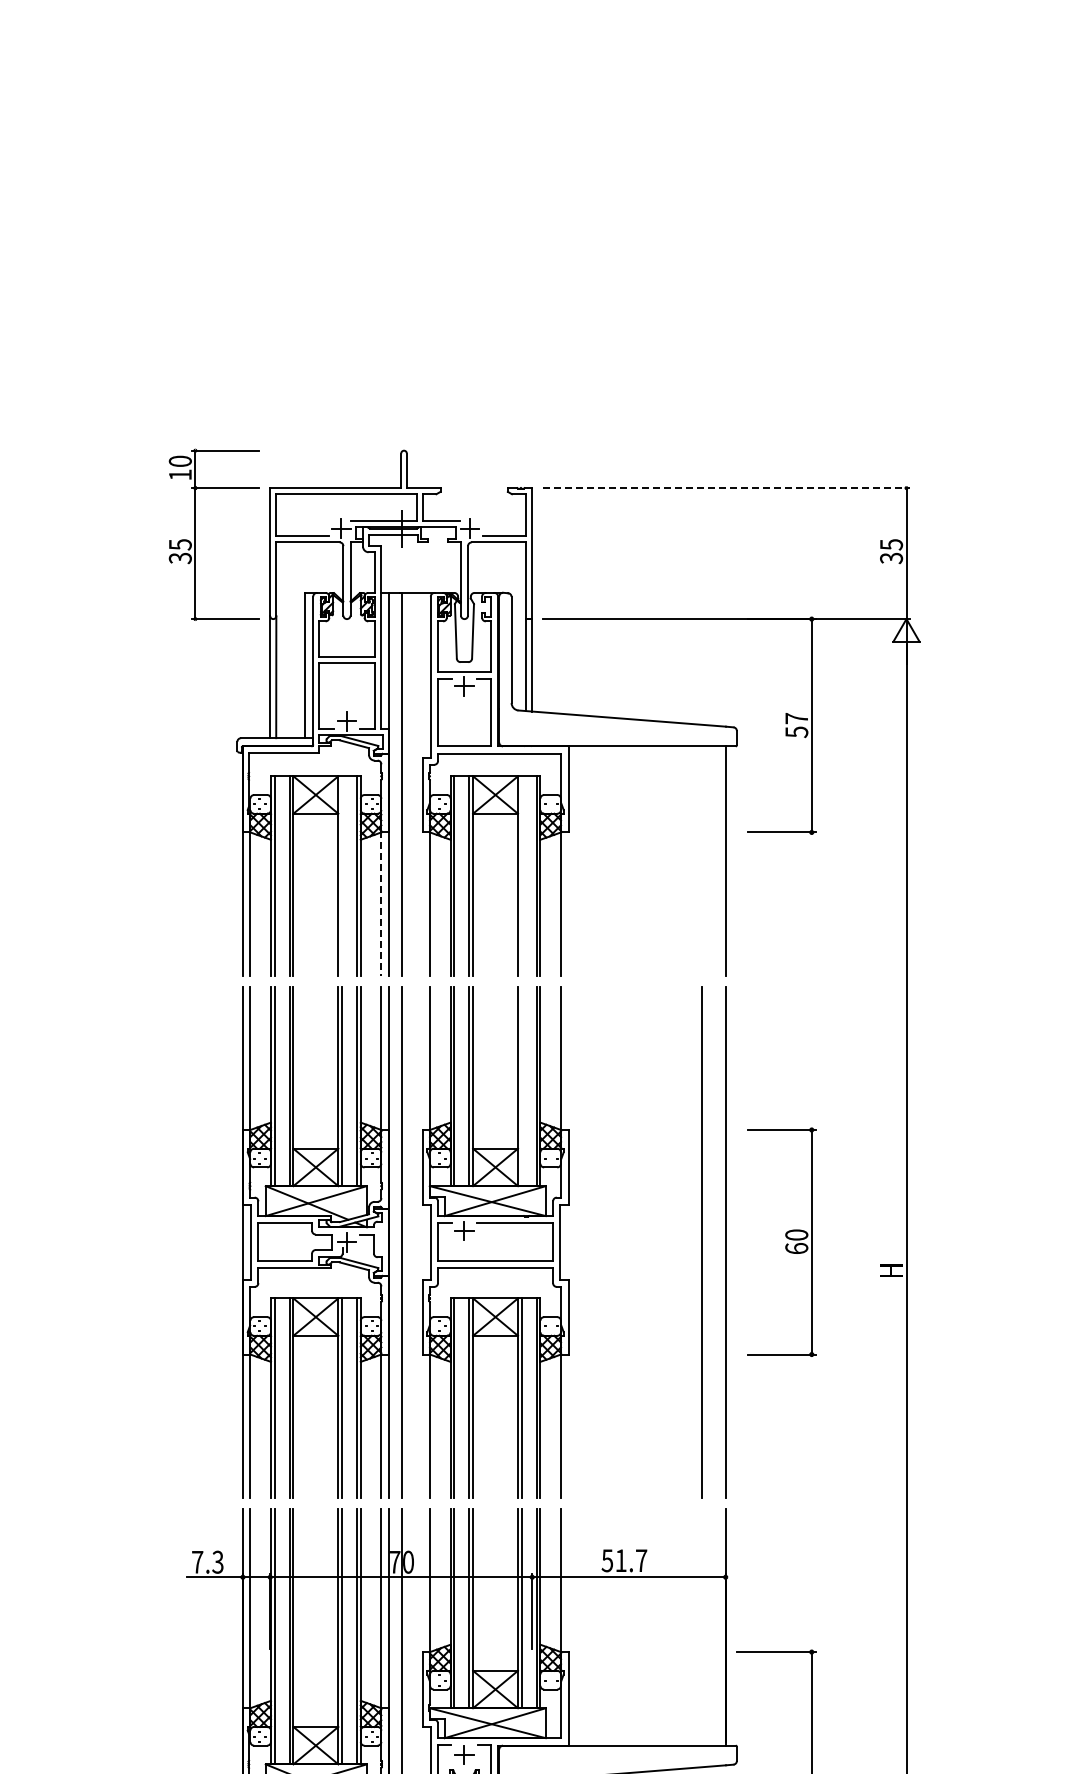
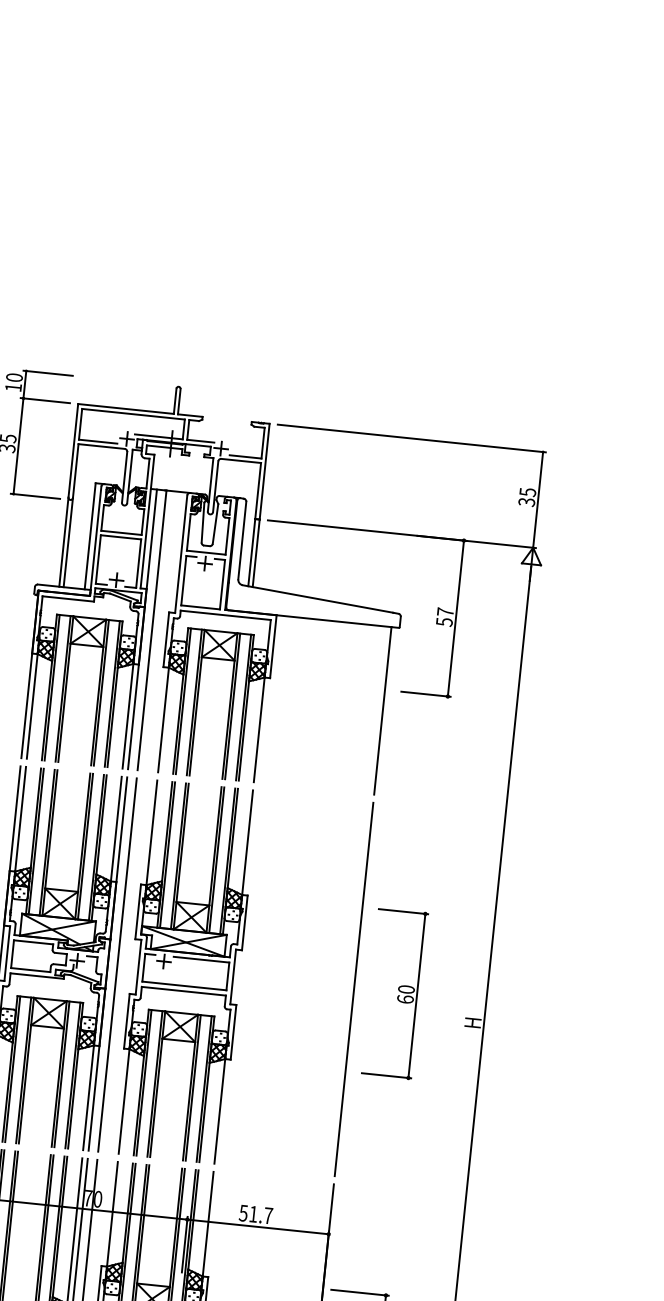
line: (727, 488) -> (412, 438), dashed -> solid
line: (342, 875) -> (101, 692), added
line: (521, 875) -> (232, 706), added
line: (381, 903) -> (128, 715), dashed -> solid
line: (521, 1086) -> (216, 860), added
line: (701, 1242) -> (336, 987), removed

